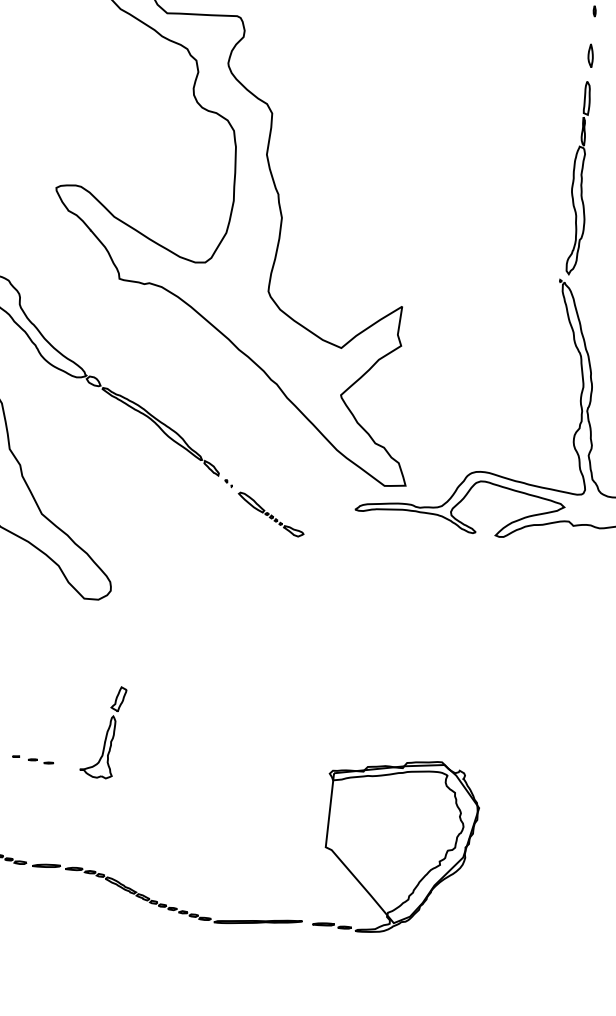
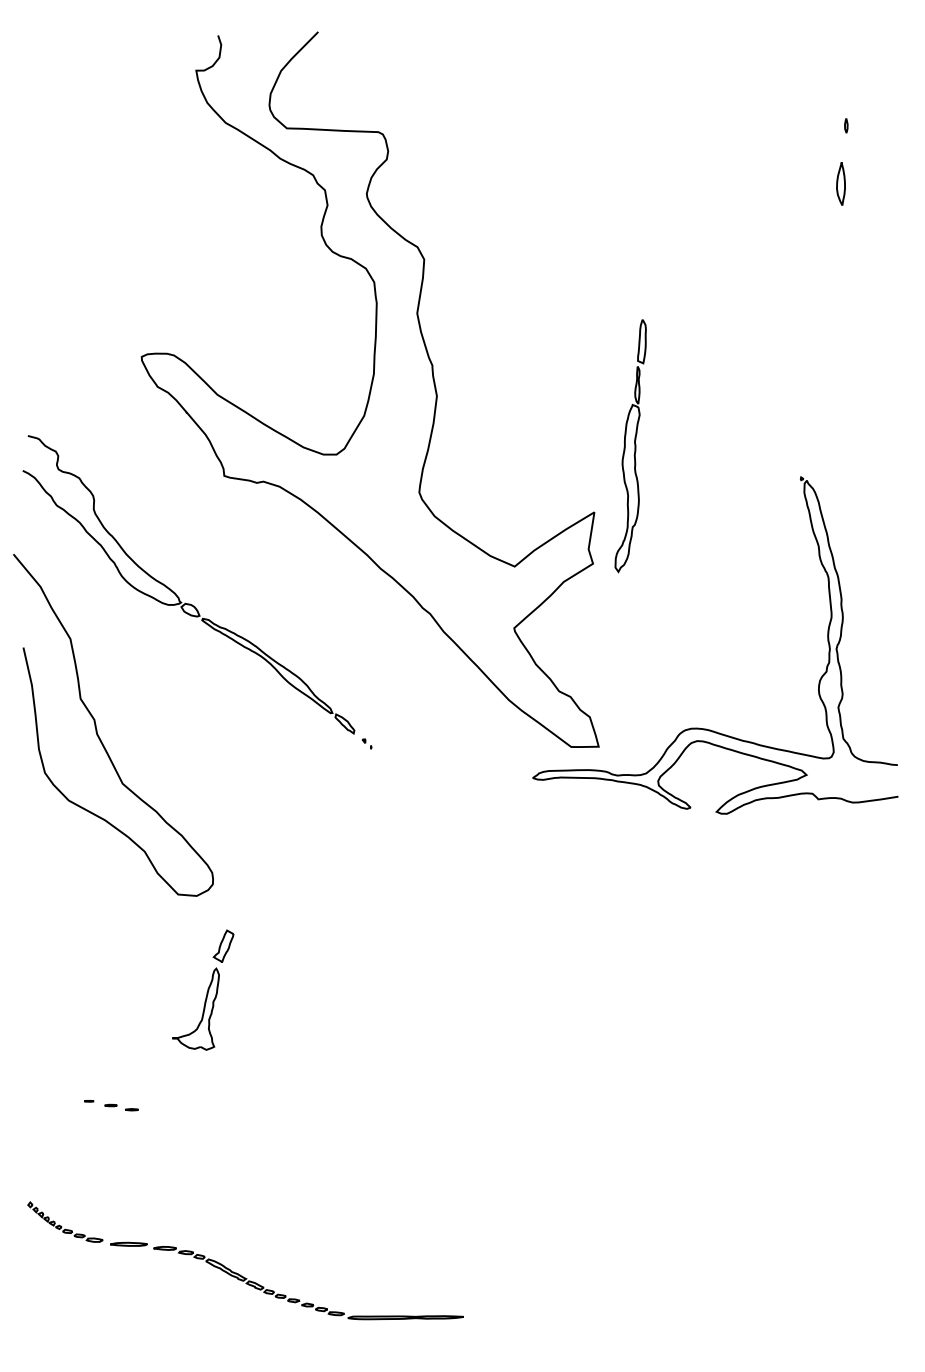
part: (590, 55) -> (840, 183), size x1.4
part: (578, 178) -> (630, 446), moved
part: (270, 514) -> (422, 784), removed
part: (103, 732) -> (203, 989), moved
part: (395, 846) -> (585, 1219), removed

